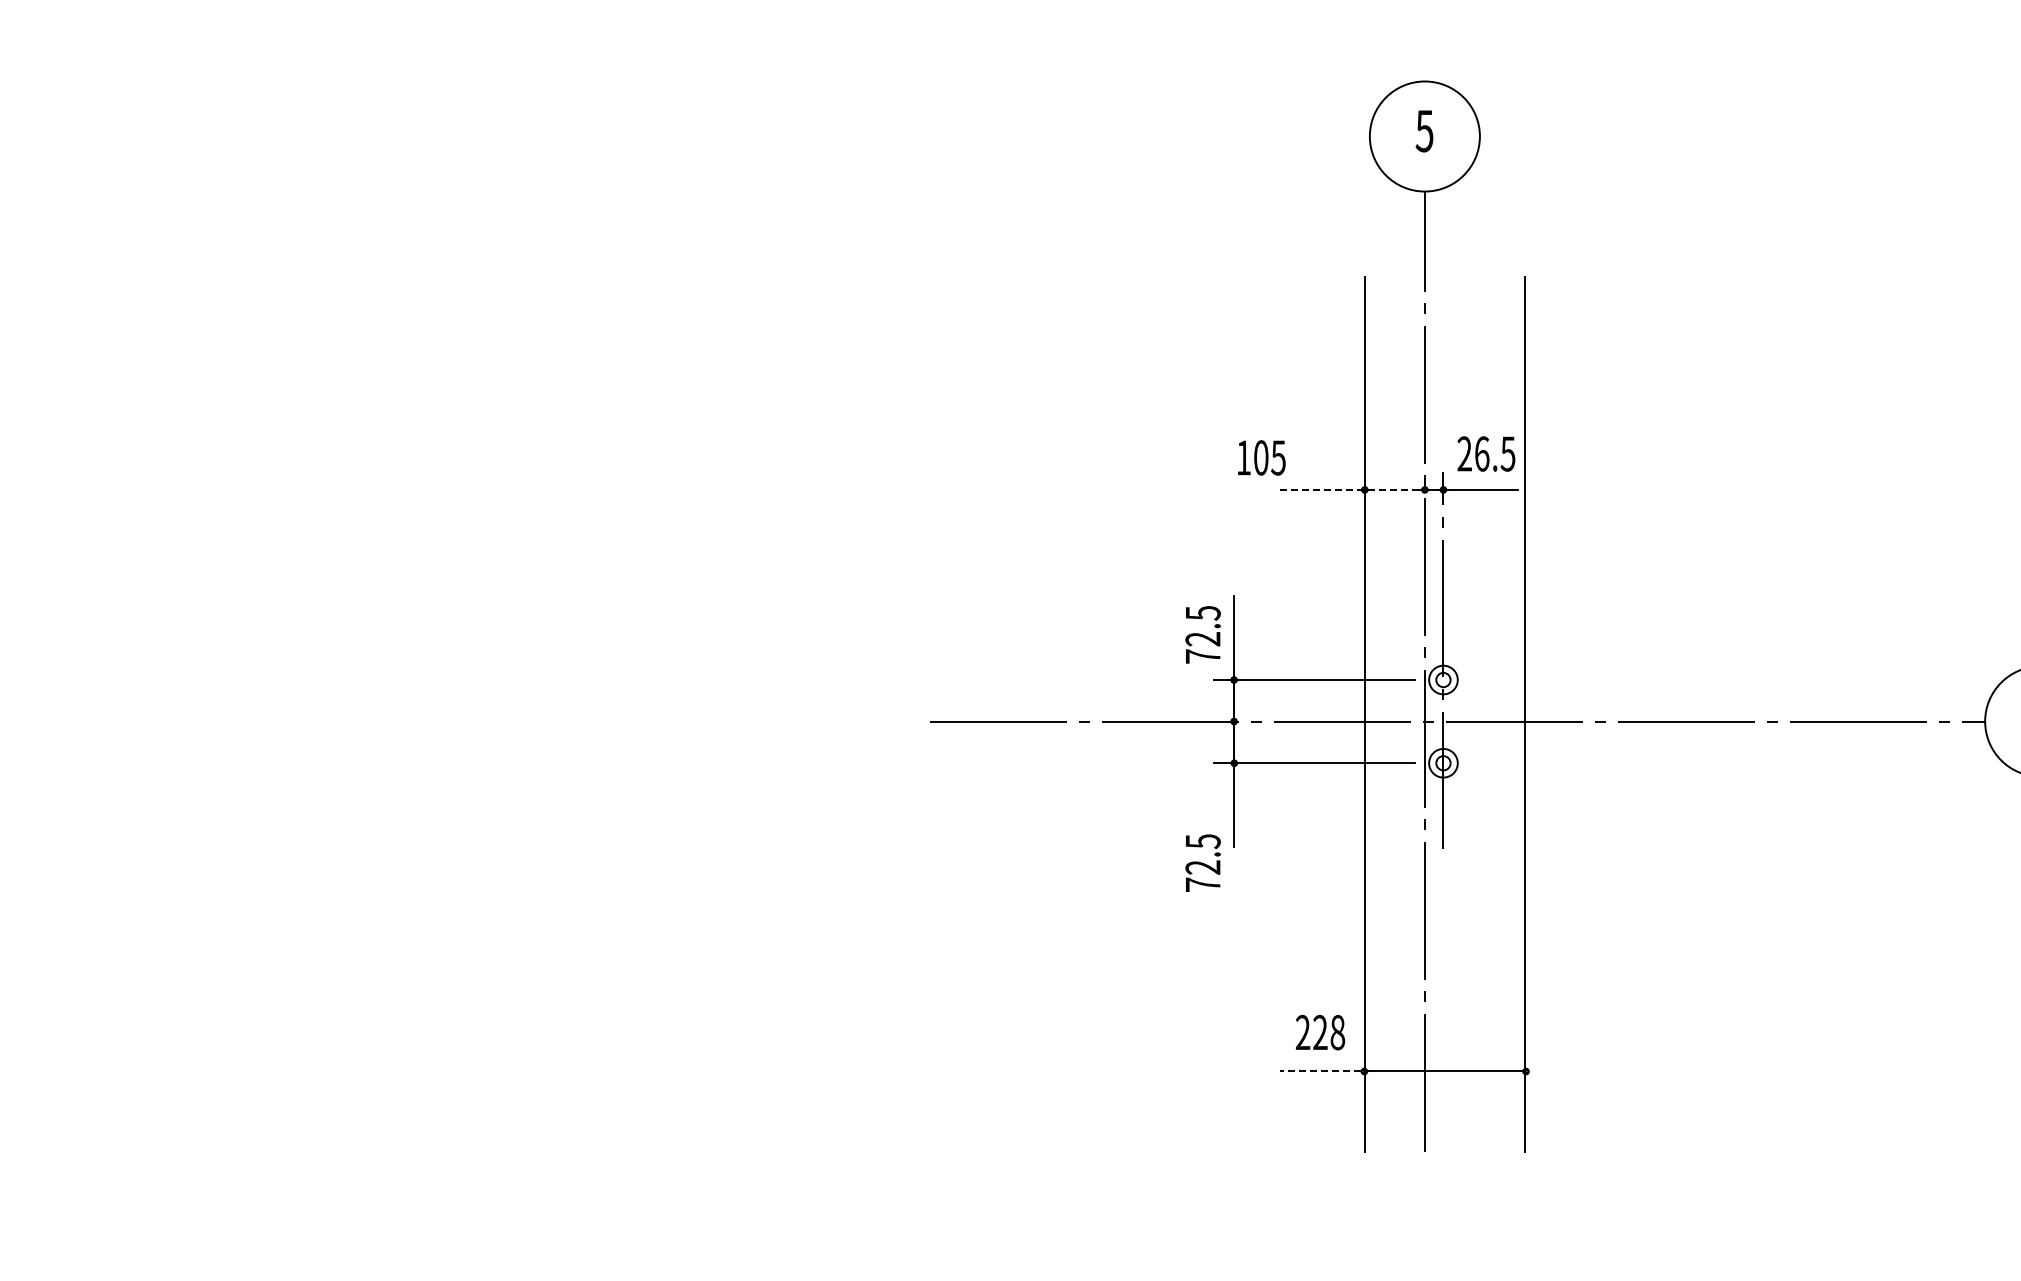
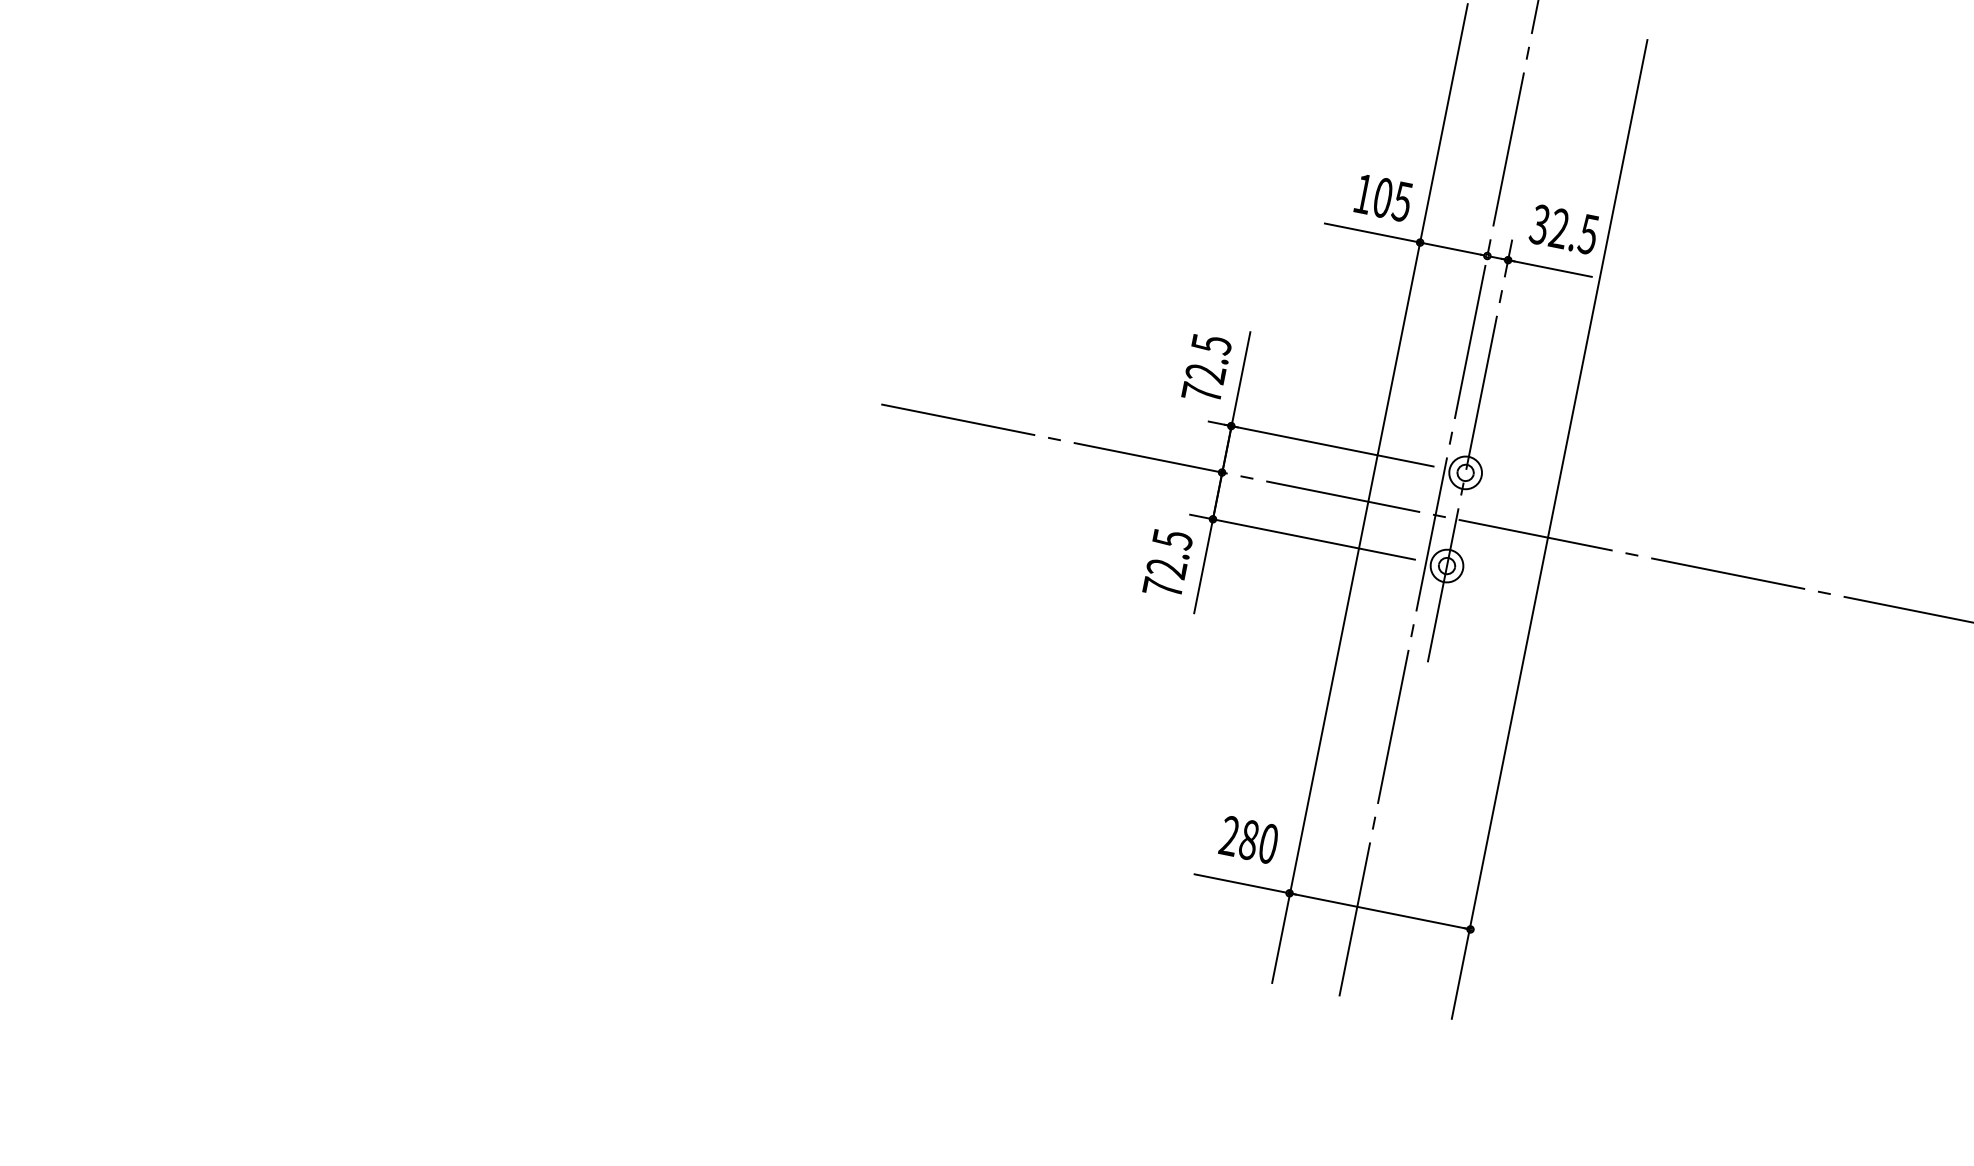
text: (1473, 453) -> (1549, 226), 26.5 -> 32.5
text: (1261, 457) -> (1383, 197), moved
line: (1349, 489) -> (1403, 238), dashed -> solid
text: (1202, 862) -> (1167, 562), moved
text: (1329, 1032) -> (1259, 841), 228 -> 280
line: (1320, 1071) -> (1240, 883), dashed -> solid

